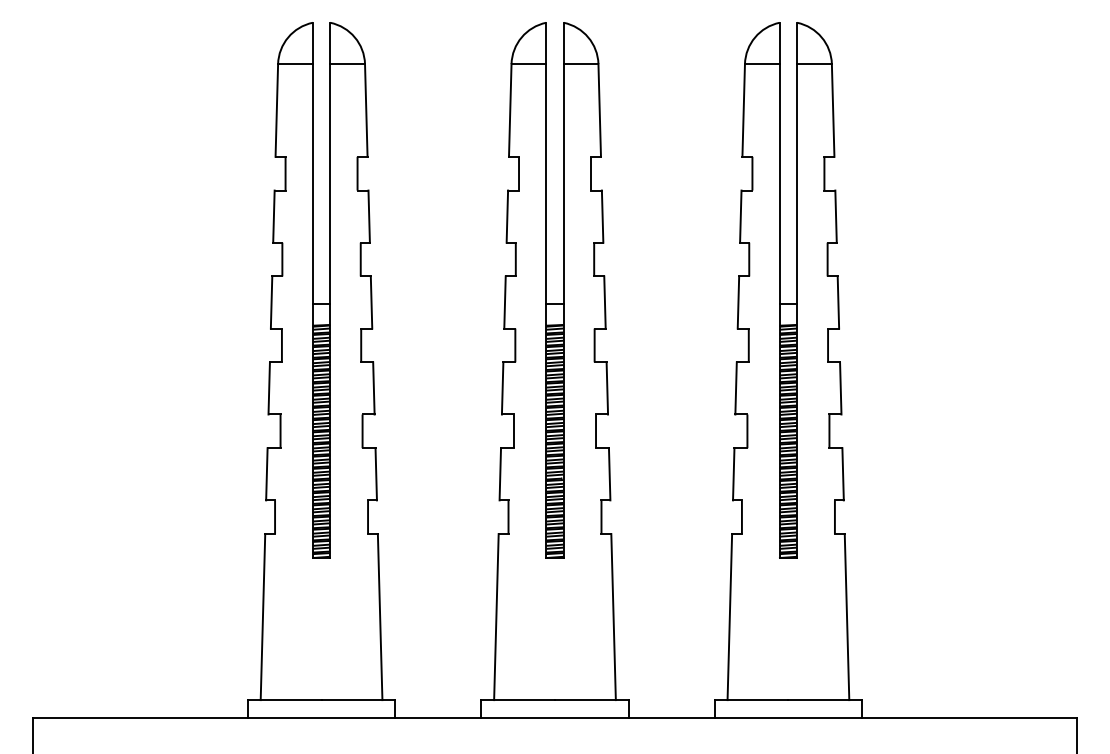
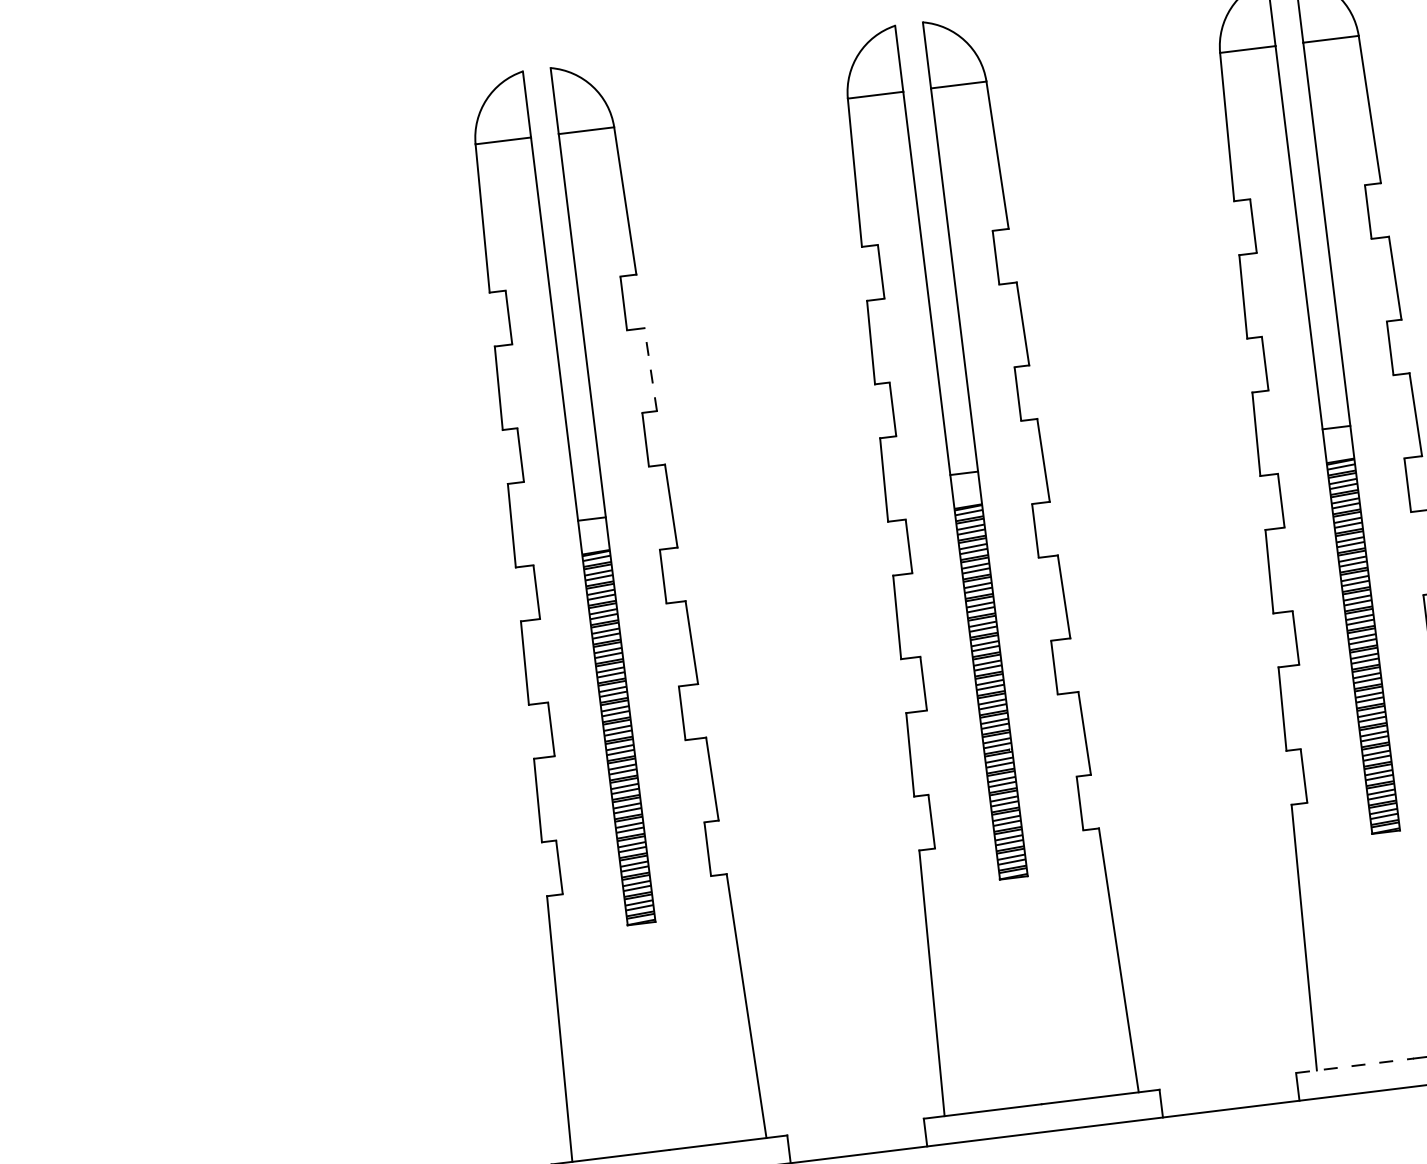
line: (369, 216) -> (651, 369), solid -> dashed
line: (751, 700) -> (1355, 1066), solid -> dashed

